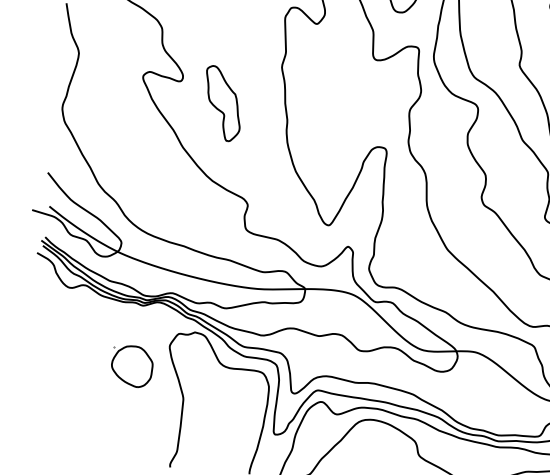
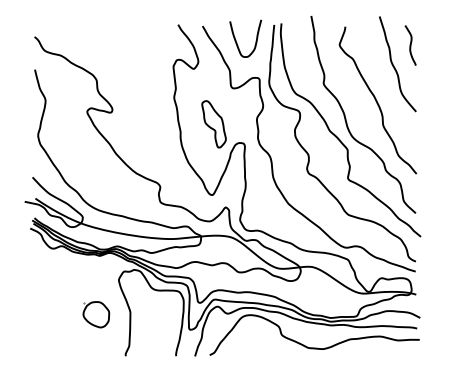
part: (222, 103) -> (213, 124), moved
part: (132, 366) -> (96, 314), moved

